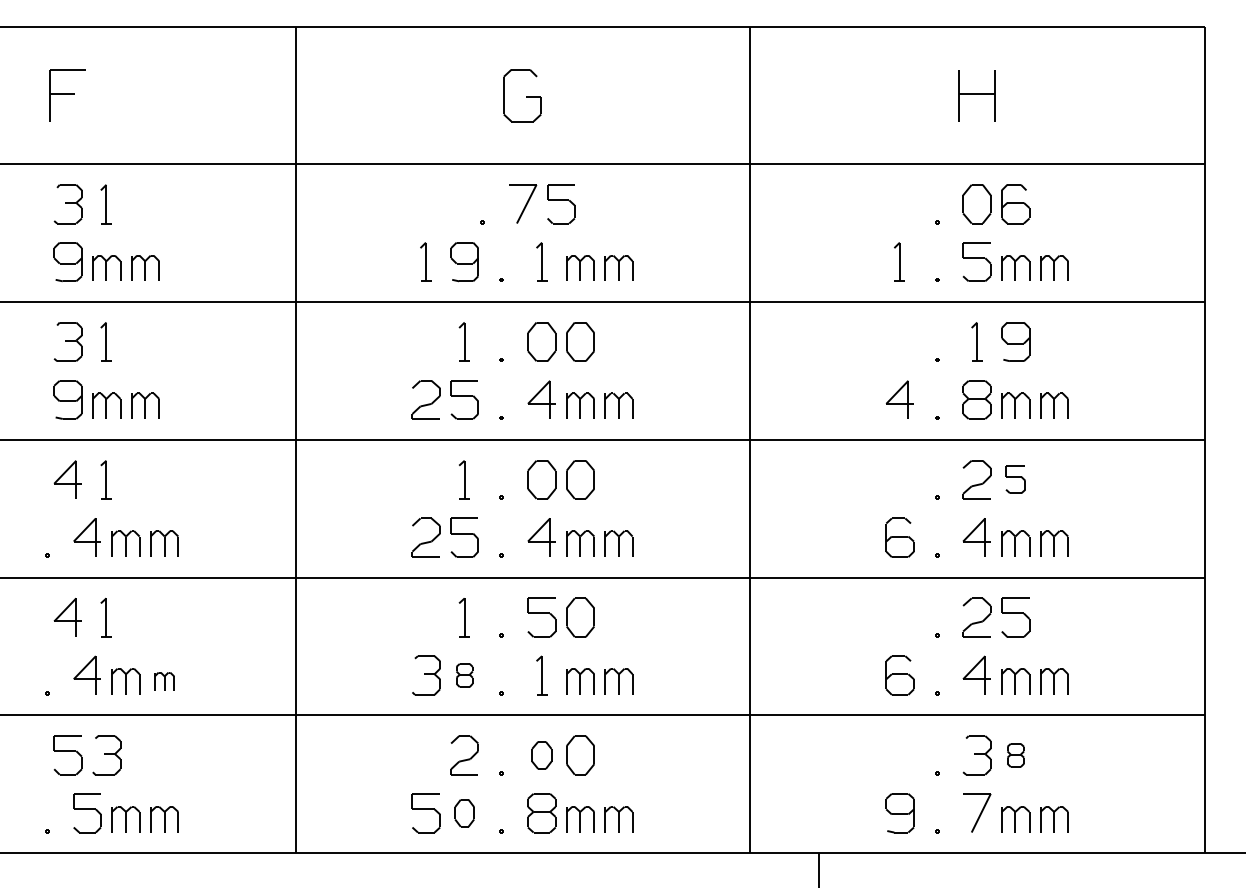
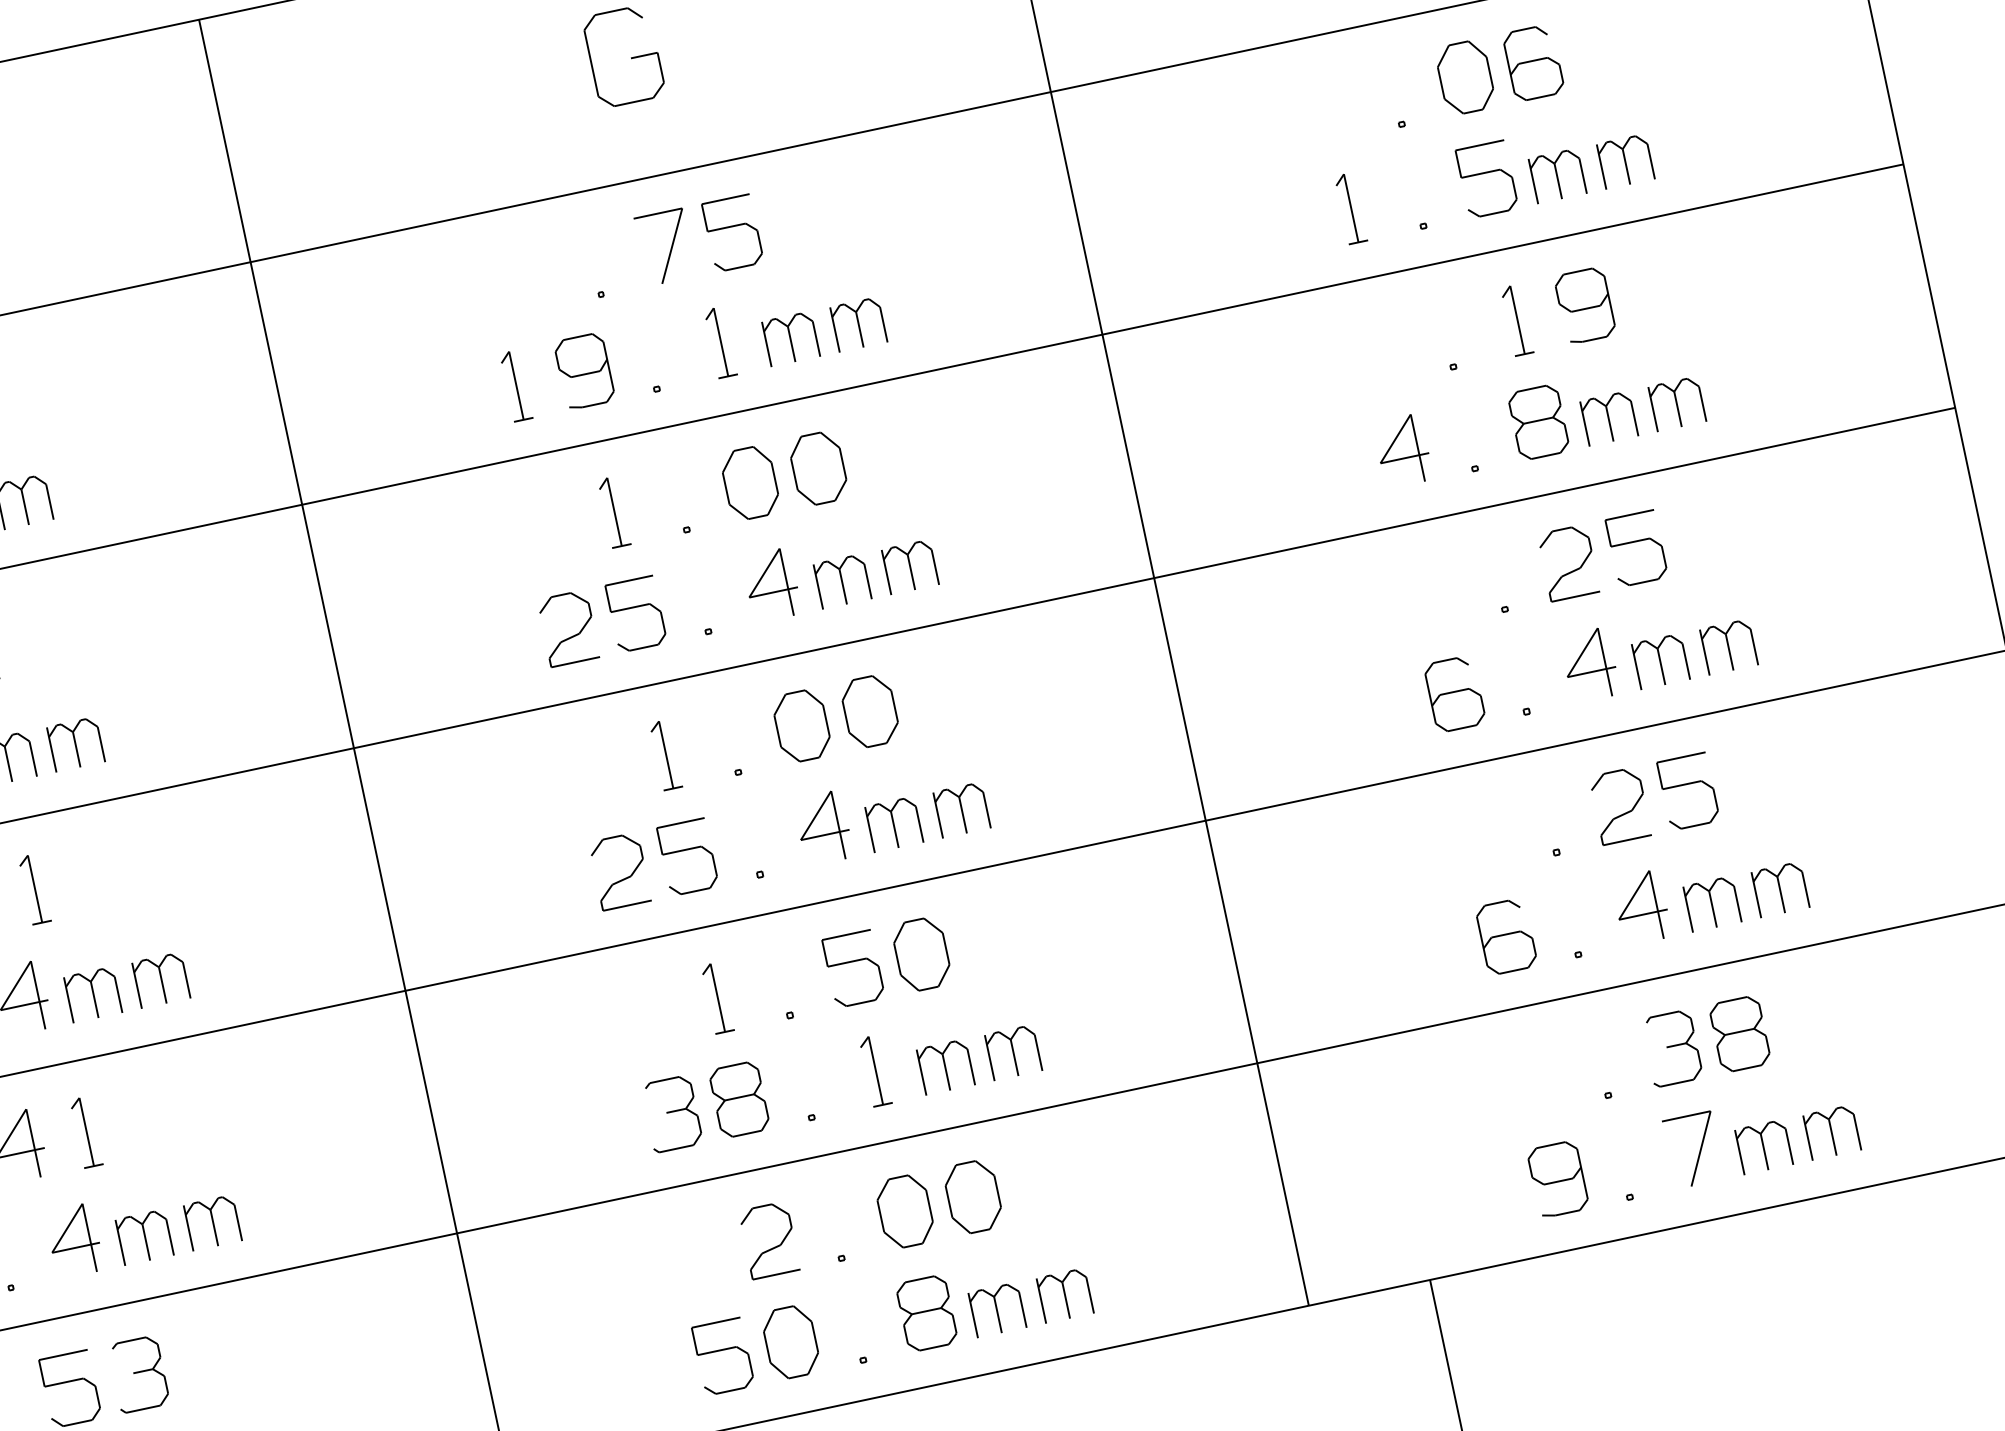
part: (1015, 479) -> (1636, 548), size x1.43
part: (464, 675) -> (739, 1099), size x1.67
part: (164, 681) -> (212, 1222), size x1.43
part: (541, 755) -> (904, 1211), size x1.43
part: (1015, 755) -> (1739, 1034), size x1.67
part: (464, 813) -> (790, 1342), size x1.43

